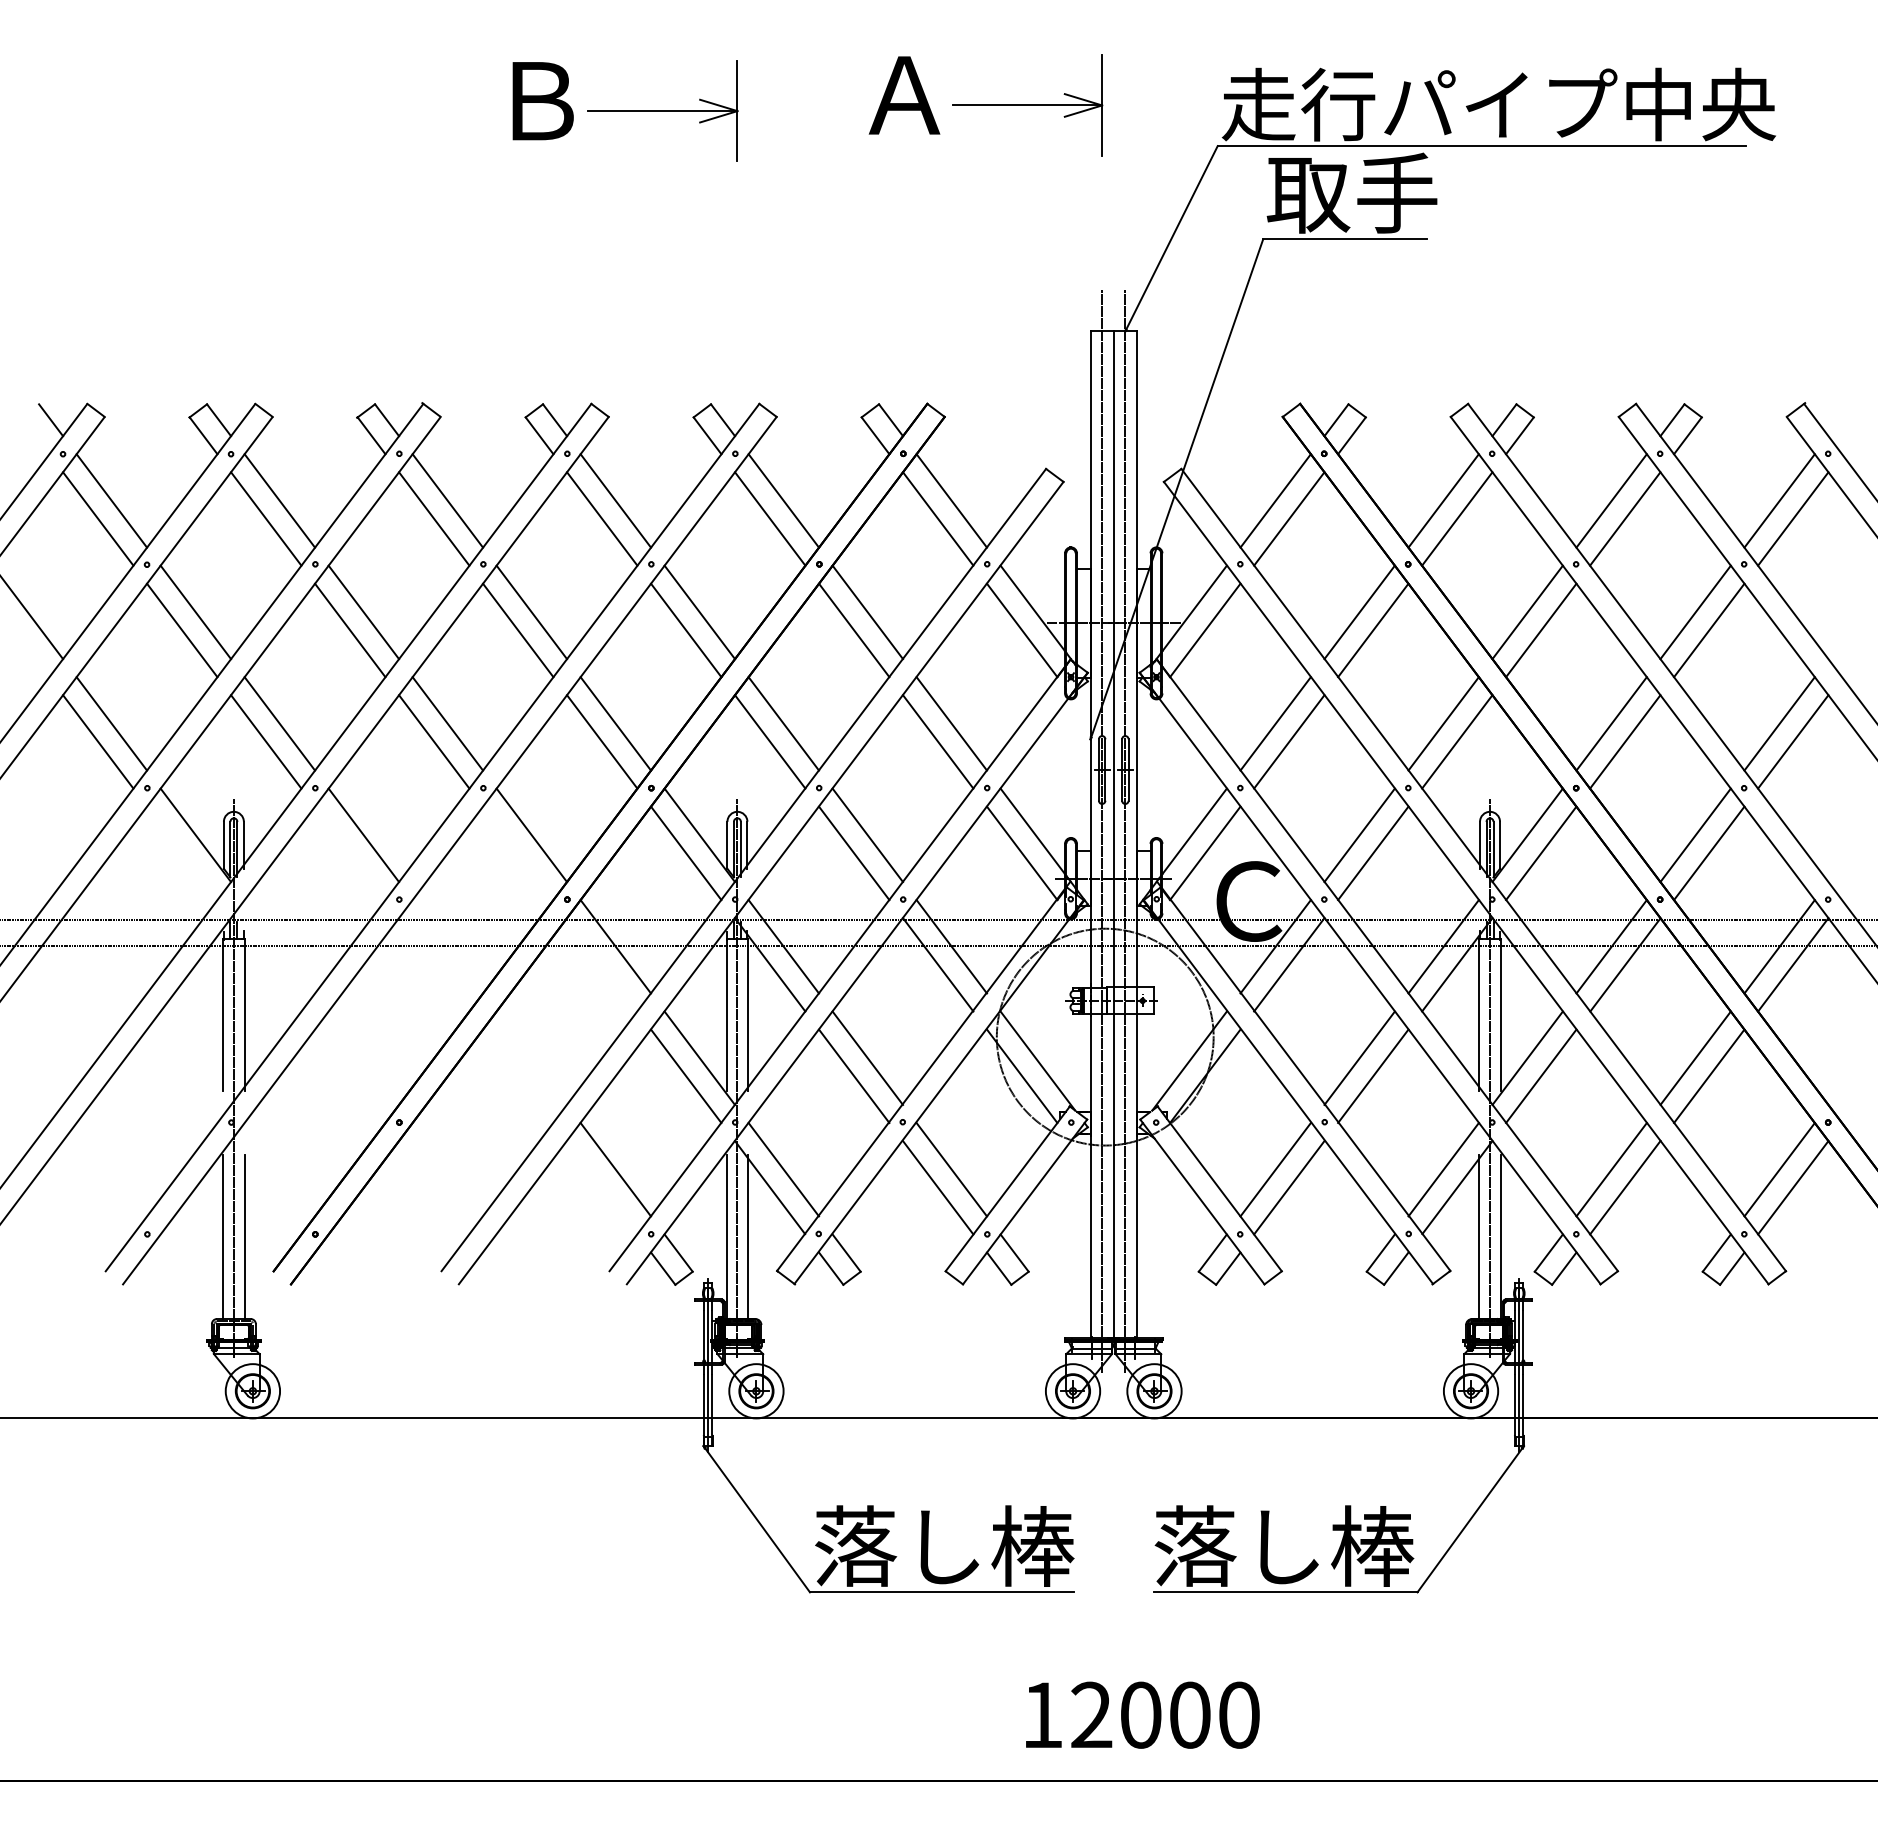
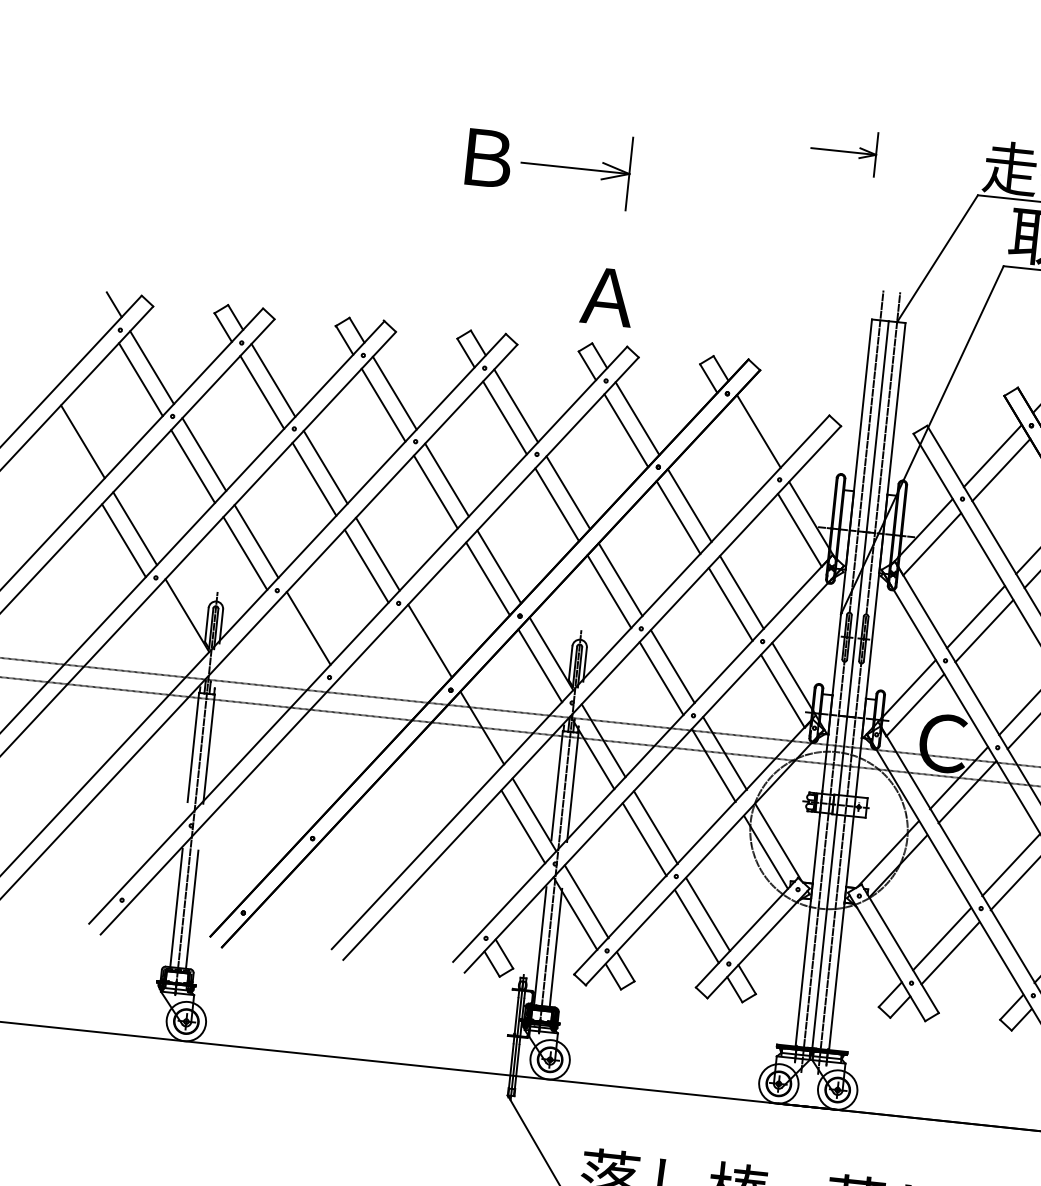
text: (904, 95) -> (607, 296), moved
text: (542, 101) -> (488, 158), moved
part: (1027, 105) -> (843, 151), size x0.6
part: (662, 110) -> (575, 167), moved
line: (938, 518) -> (747, 443), removed
line: (615, 1169) -> (465, 888), removed

